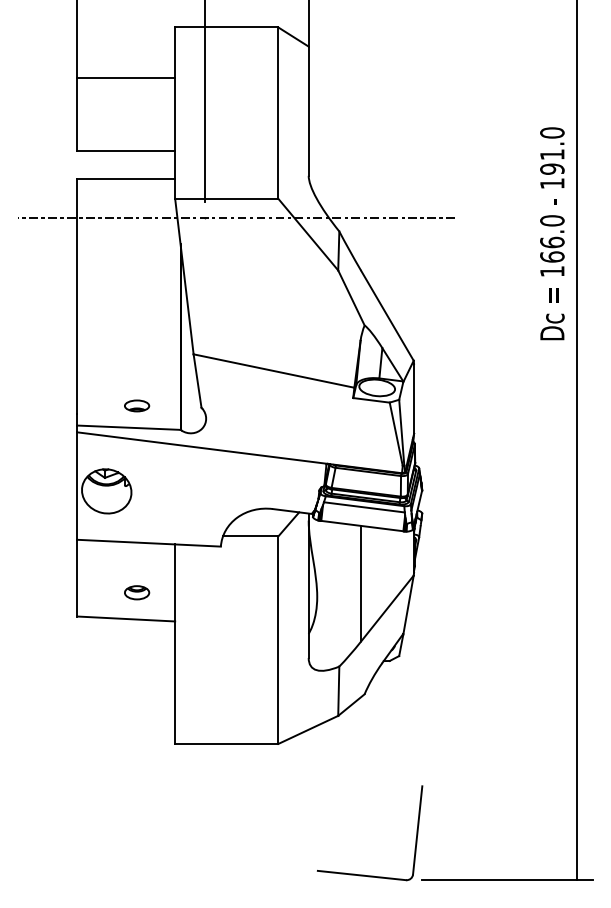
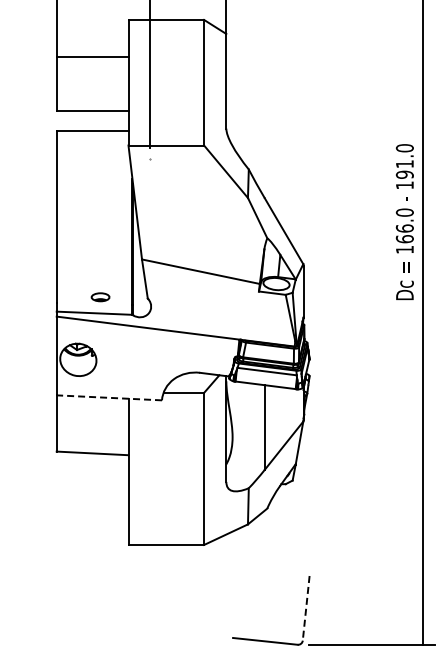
line: (236, 217) -> (173, 159), removed
text: (551, 232) -> (404, 221), moved
line: (149, 542) -> (109, 397), solid -> dashed
part: (136, 591) -> (100, 433), removed
line: (418, 830) -> (306, 608), solid -> dashed

